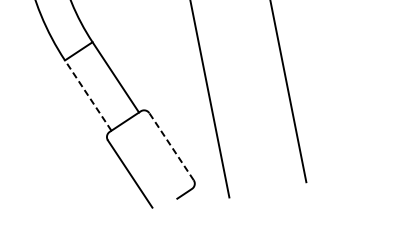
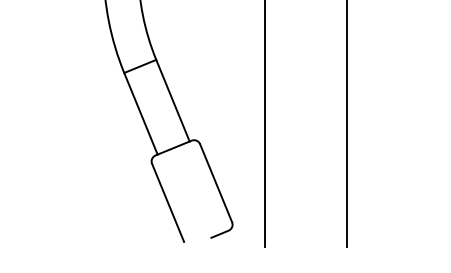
line: (87, 95) -> (140, 113), dashed -> solid
line: (170, 146) -> (215, 182), dashed -> solid

